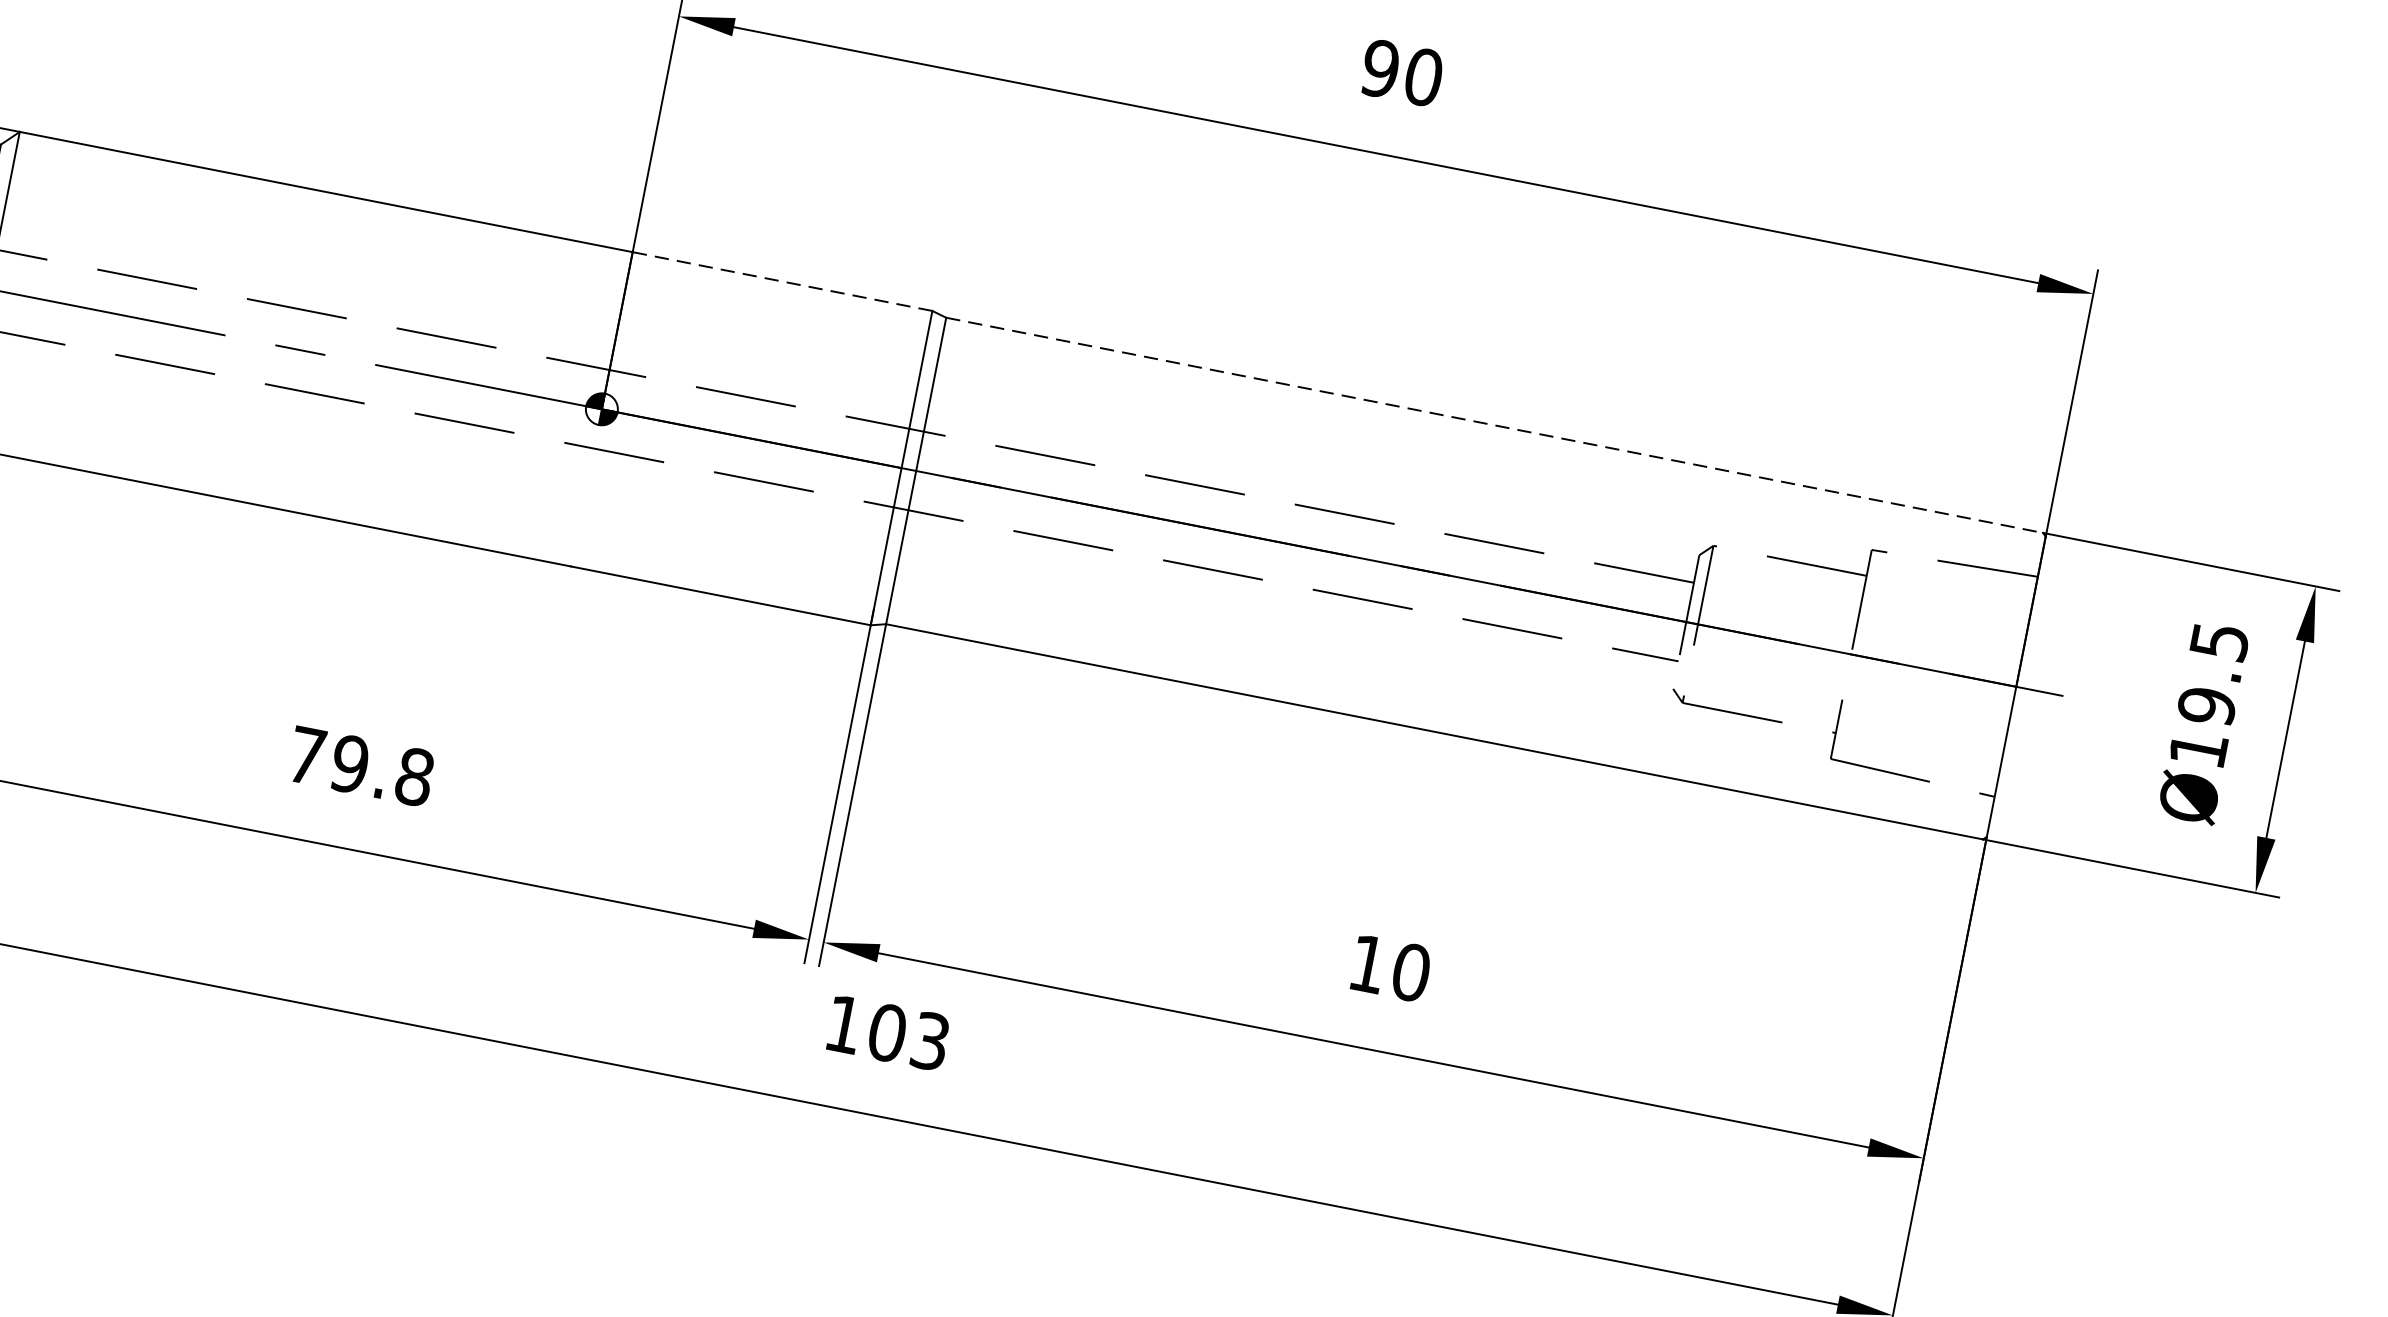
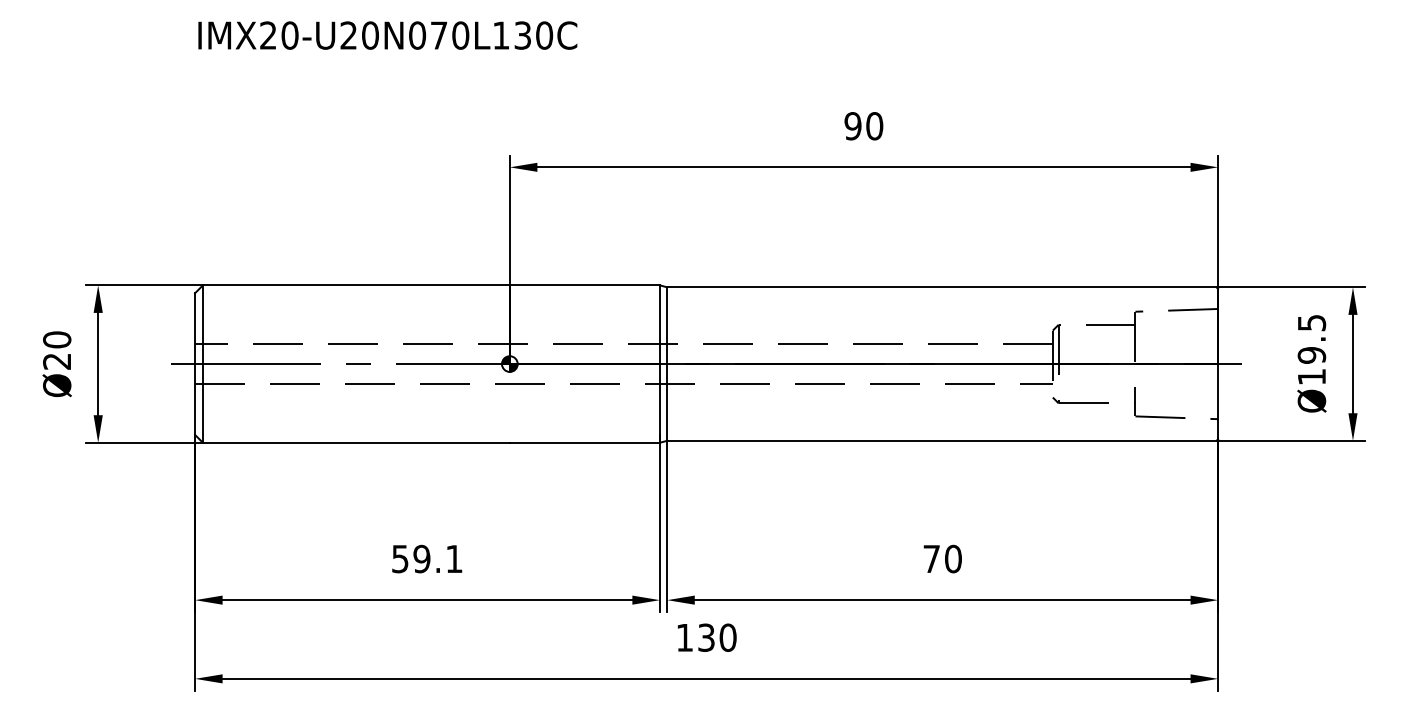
line: (781, 281) -> (584, 285), dashed -> solid
line: (1493, 425) -> (941, 287), dashed -> solid
text: (361, 765) -> (427, 558), 79.8 -> 59.1
text: (1367, 962) -> (931, 558), 10 -> 70
text: (909, 1036) -> (717, 637), 103 -> 130

